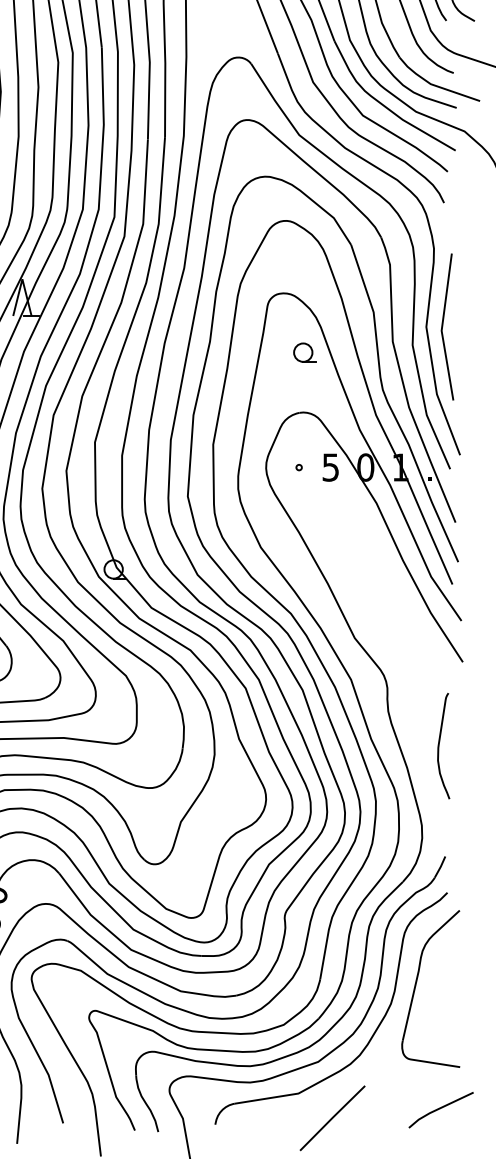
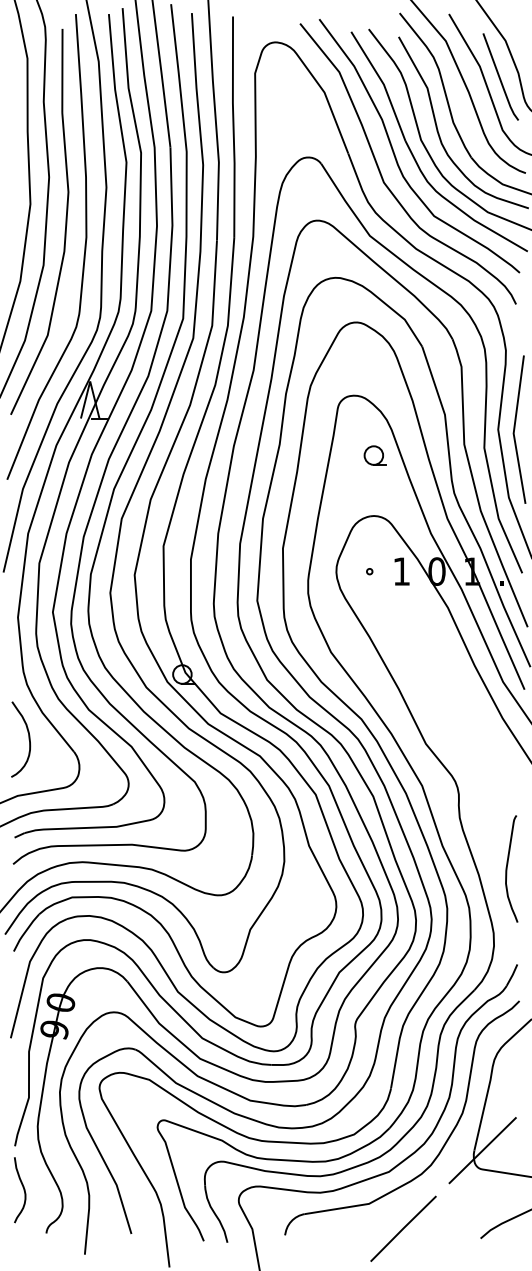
text: (330, 467) -> (401, 571), 5 -> 1
curve: (439, 745) -> (507, 868), moved
line: (410, 1040) -> (482, 1150), added

